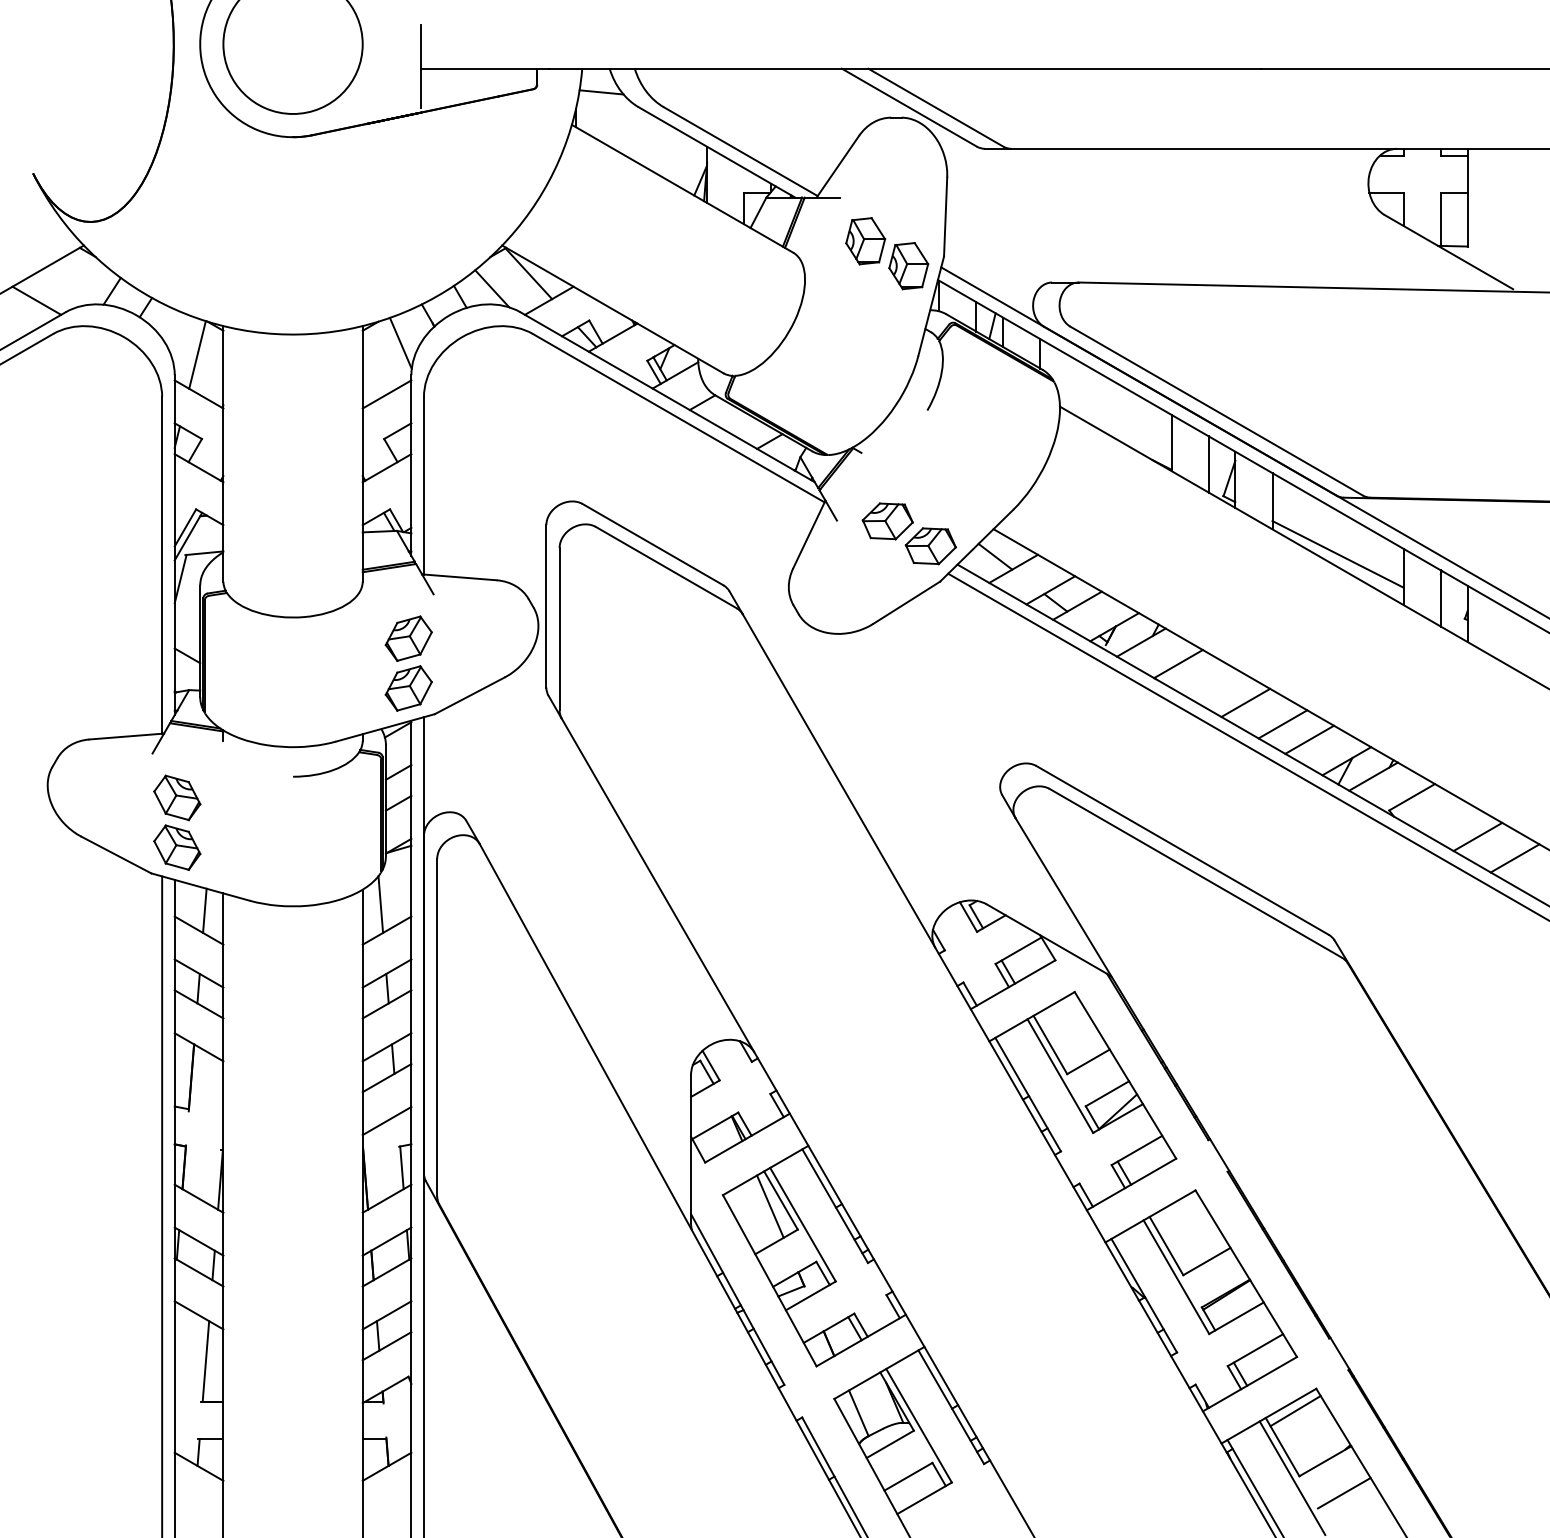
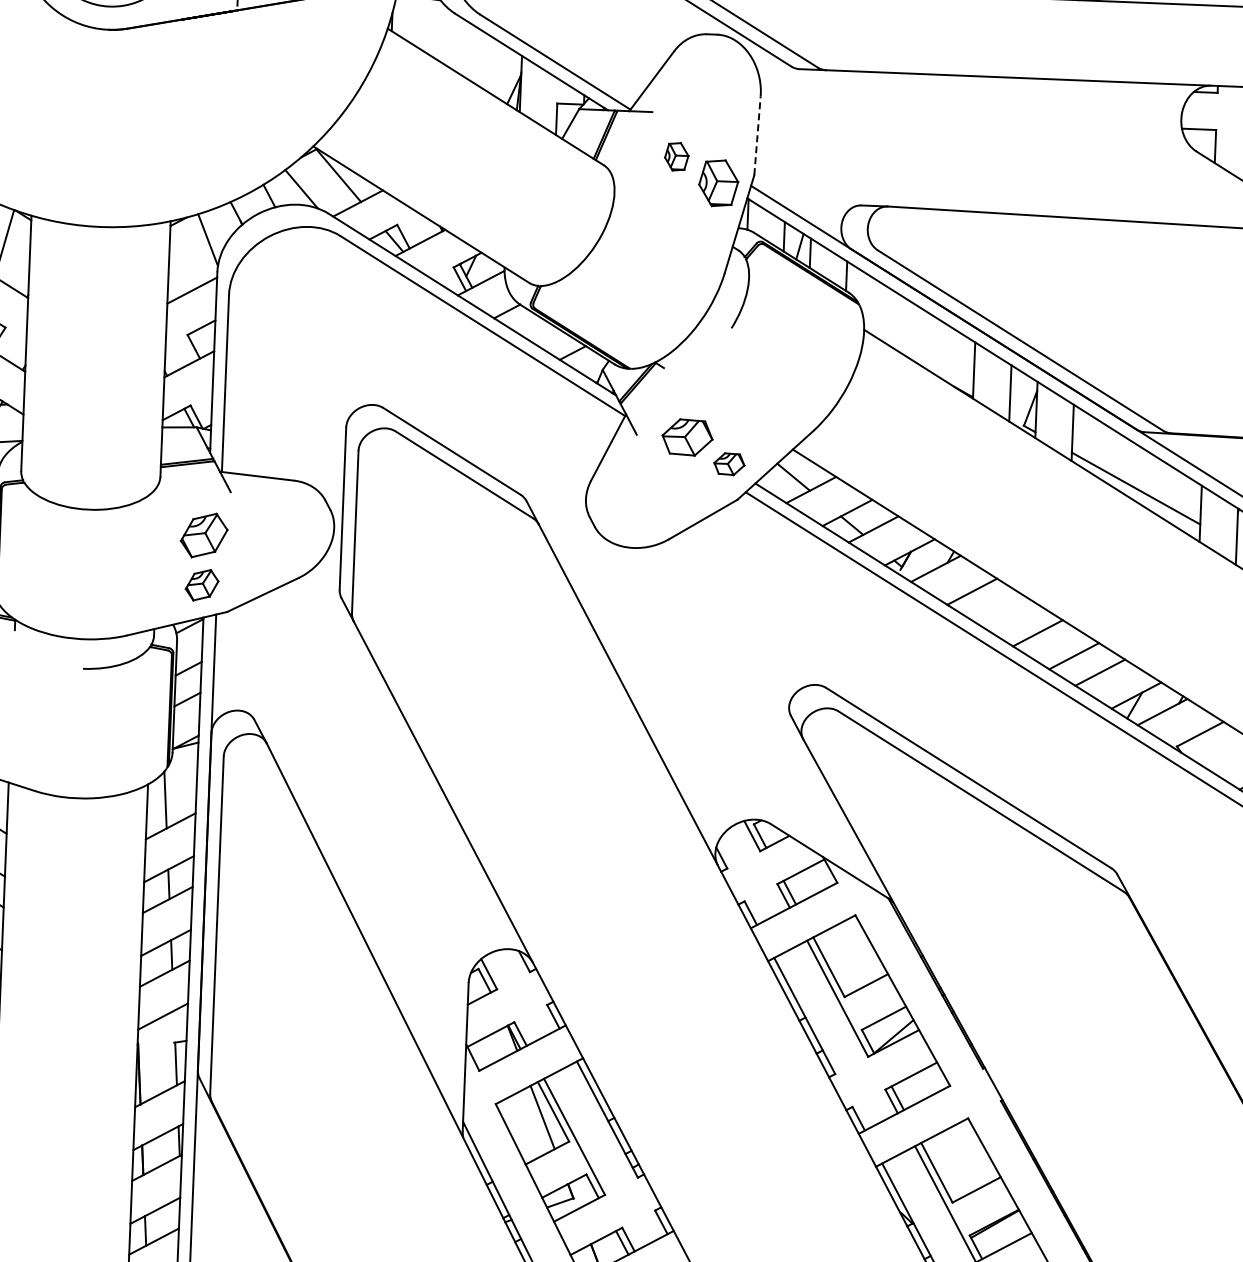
line: (945, 216) -> (757, 135), solid -> dashed
part: (865, 241) -> (676, 156), size x0.6
part: (930, 546) -> (729, 464), size x0.6
part: (408, 688) -> (201, 585), size x0.7

